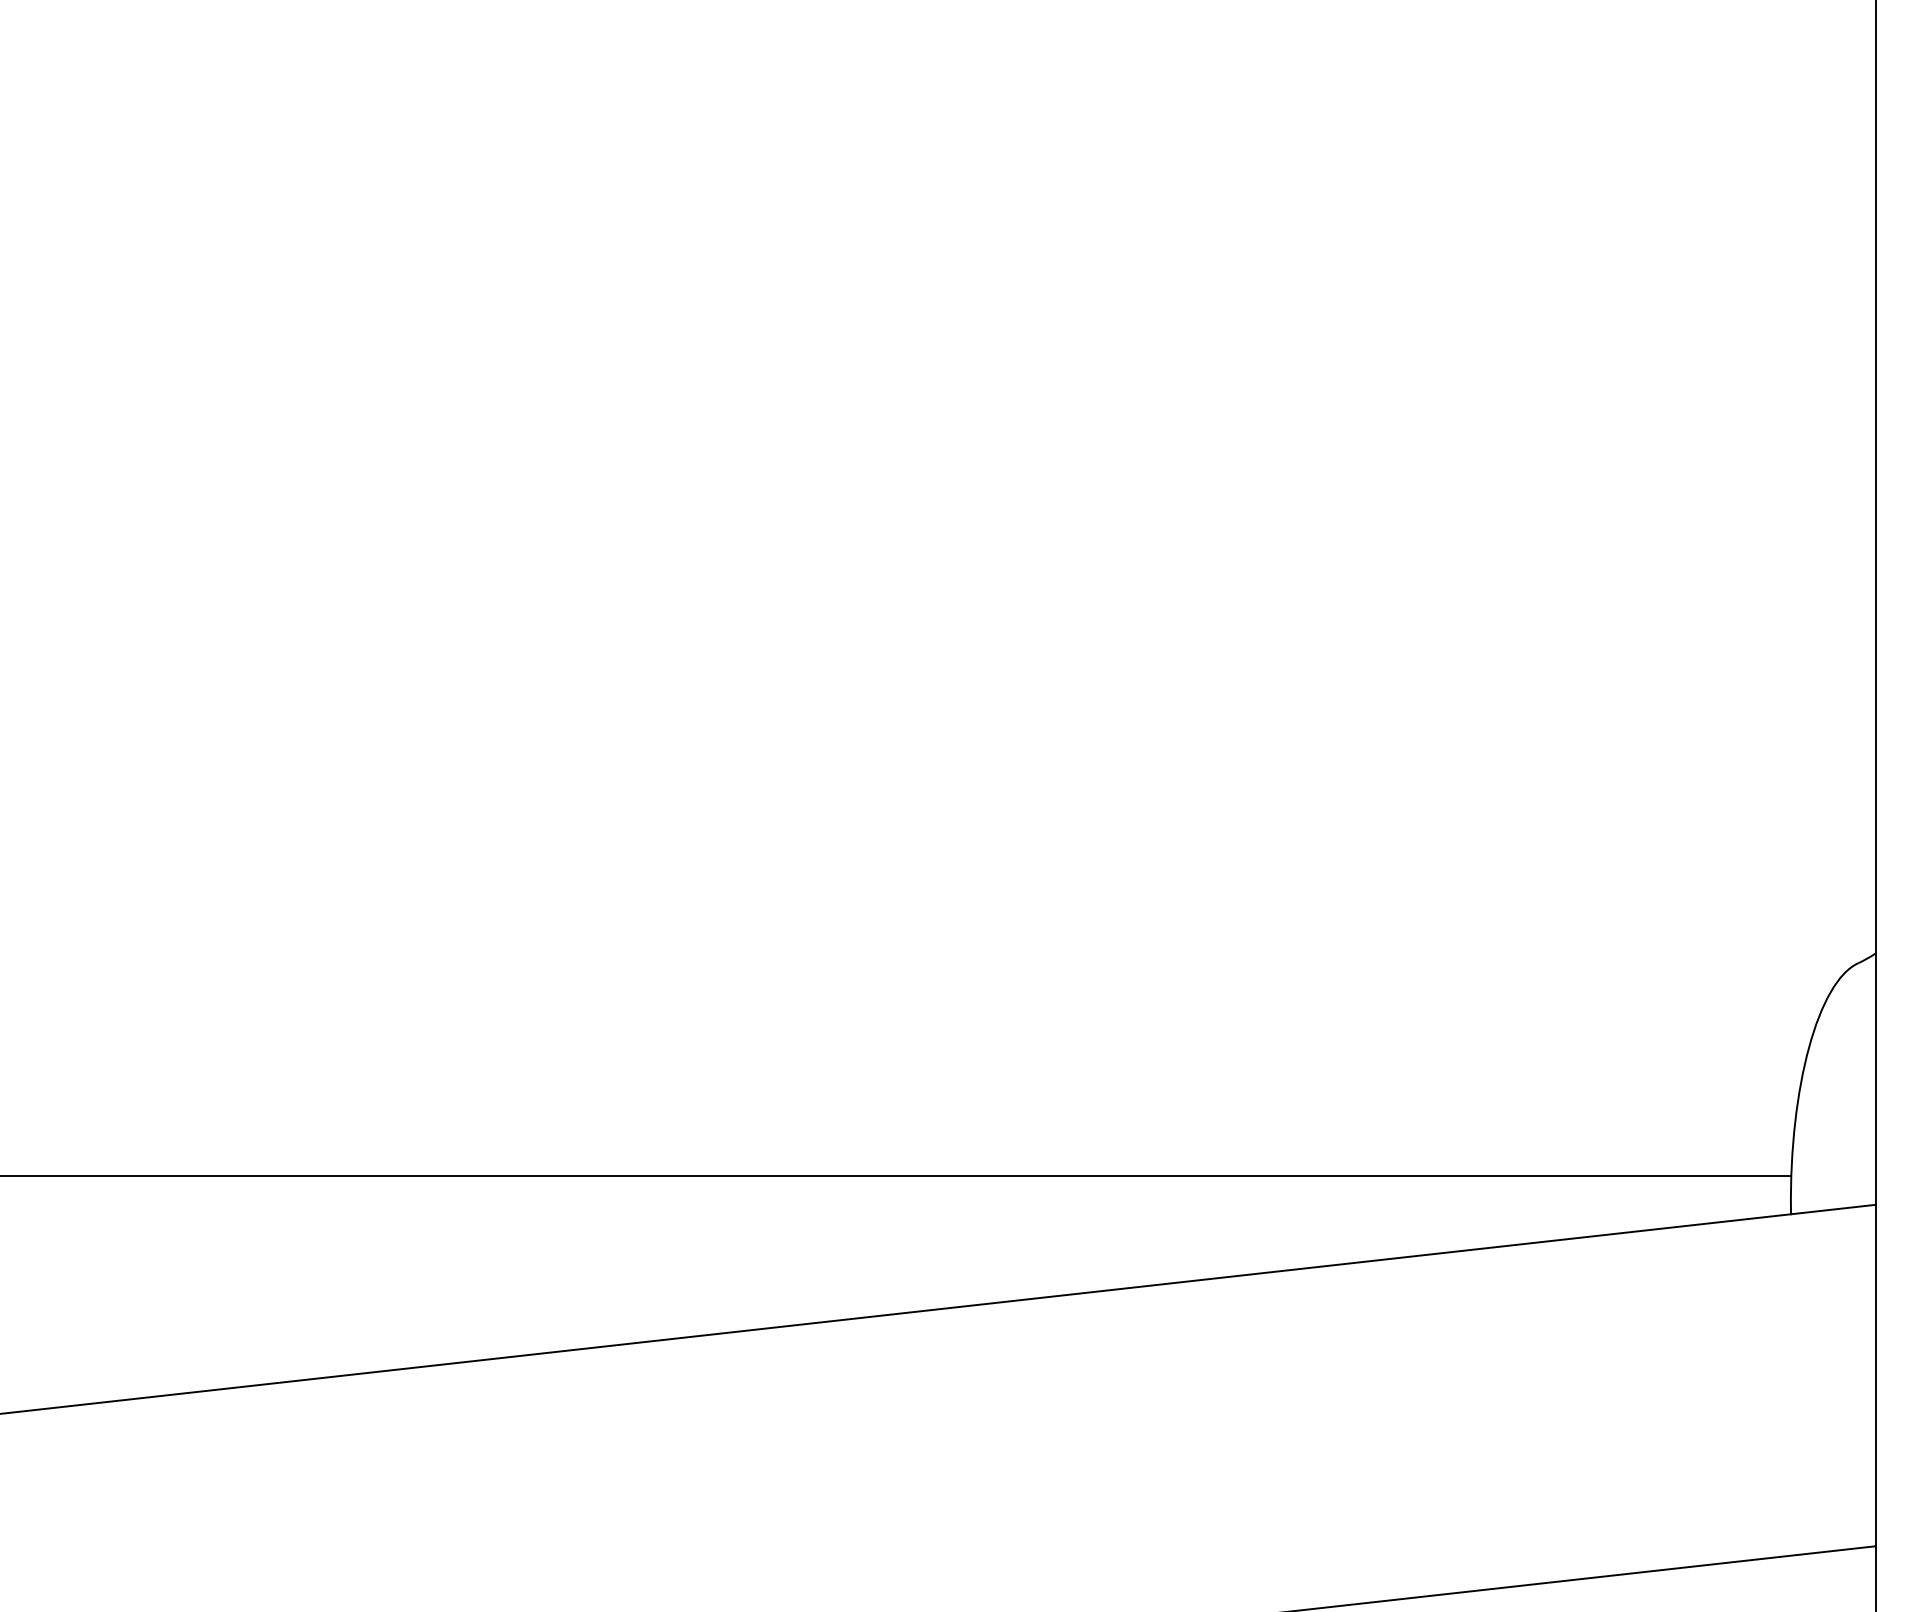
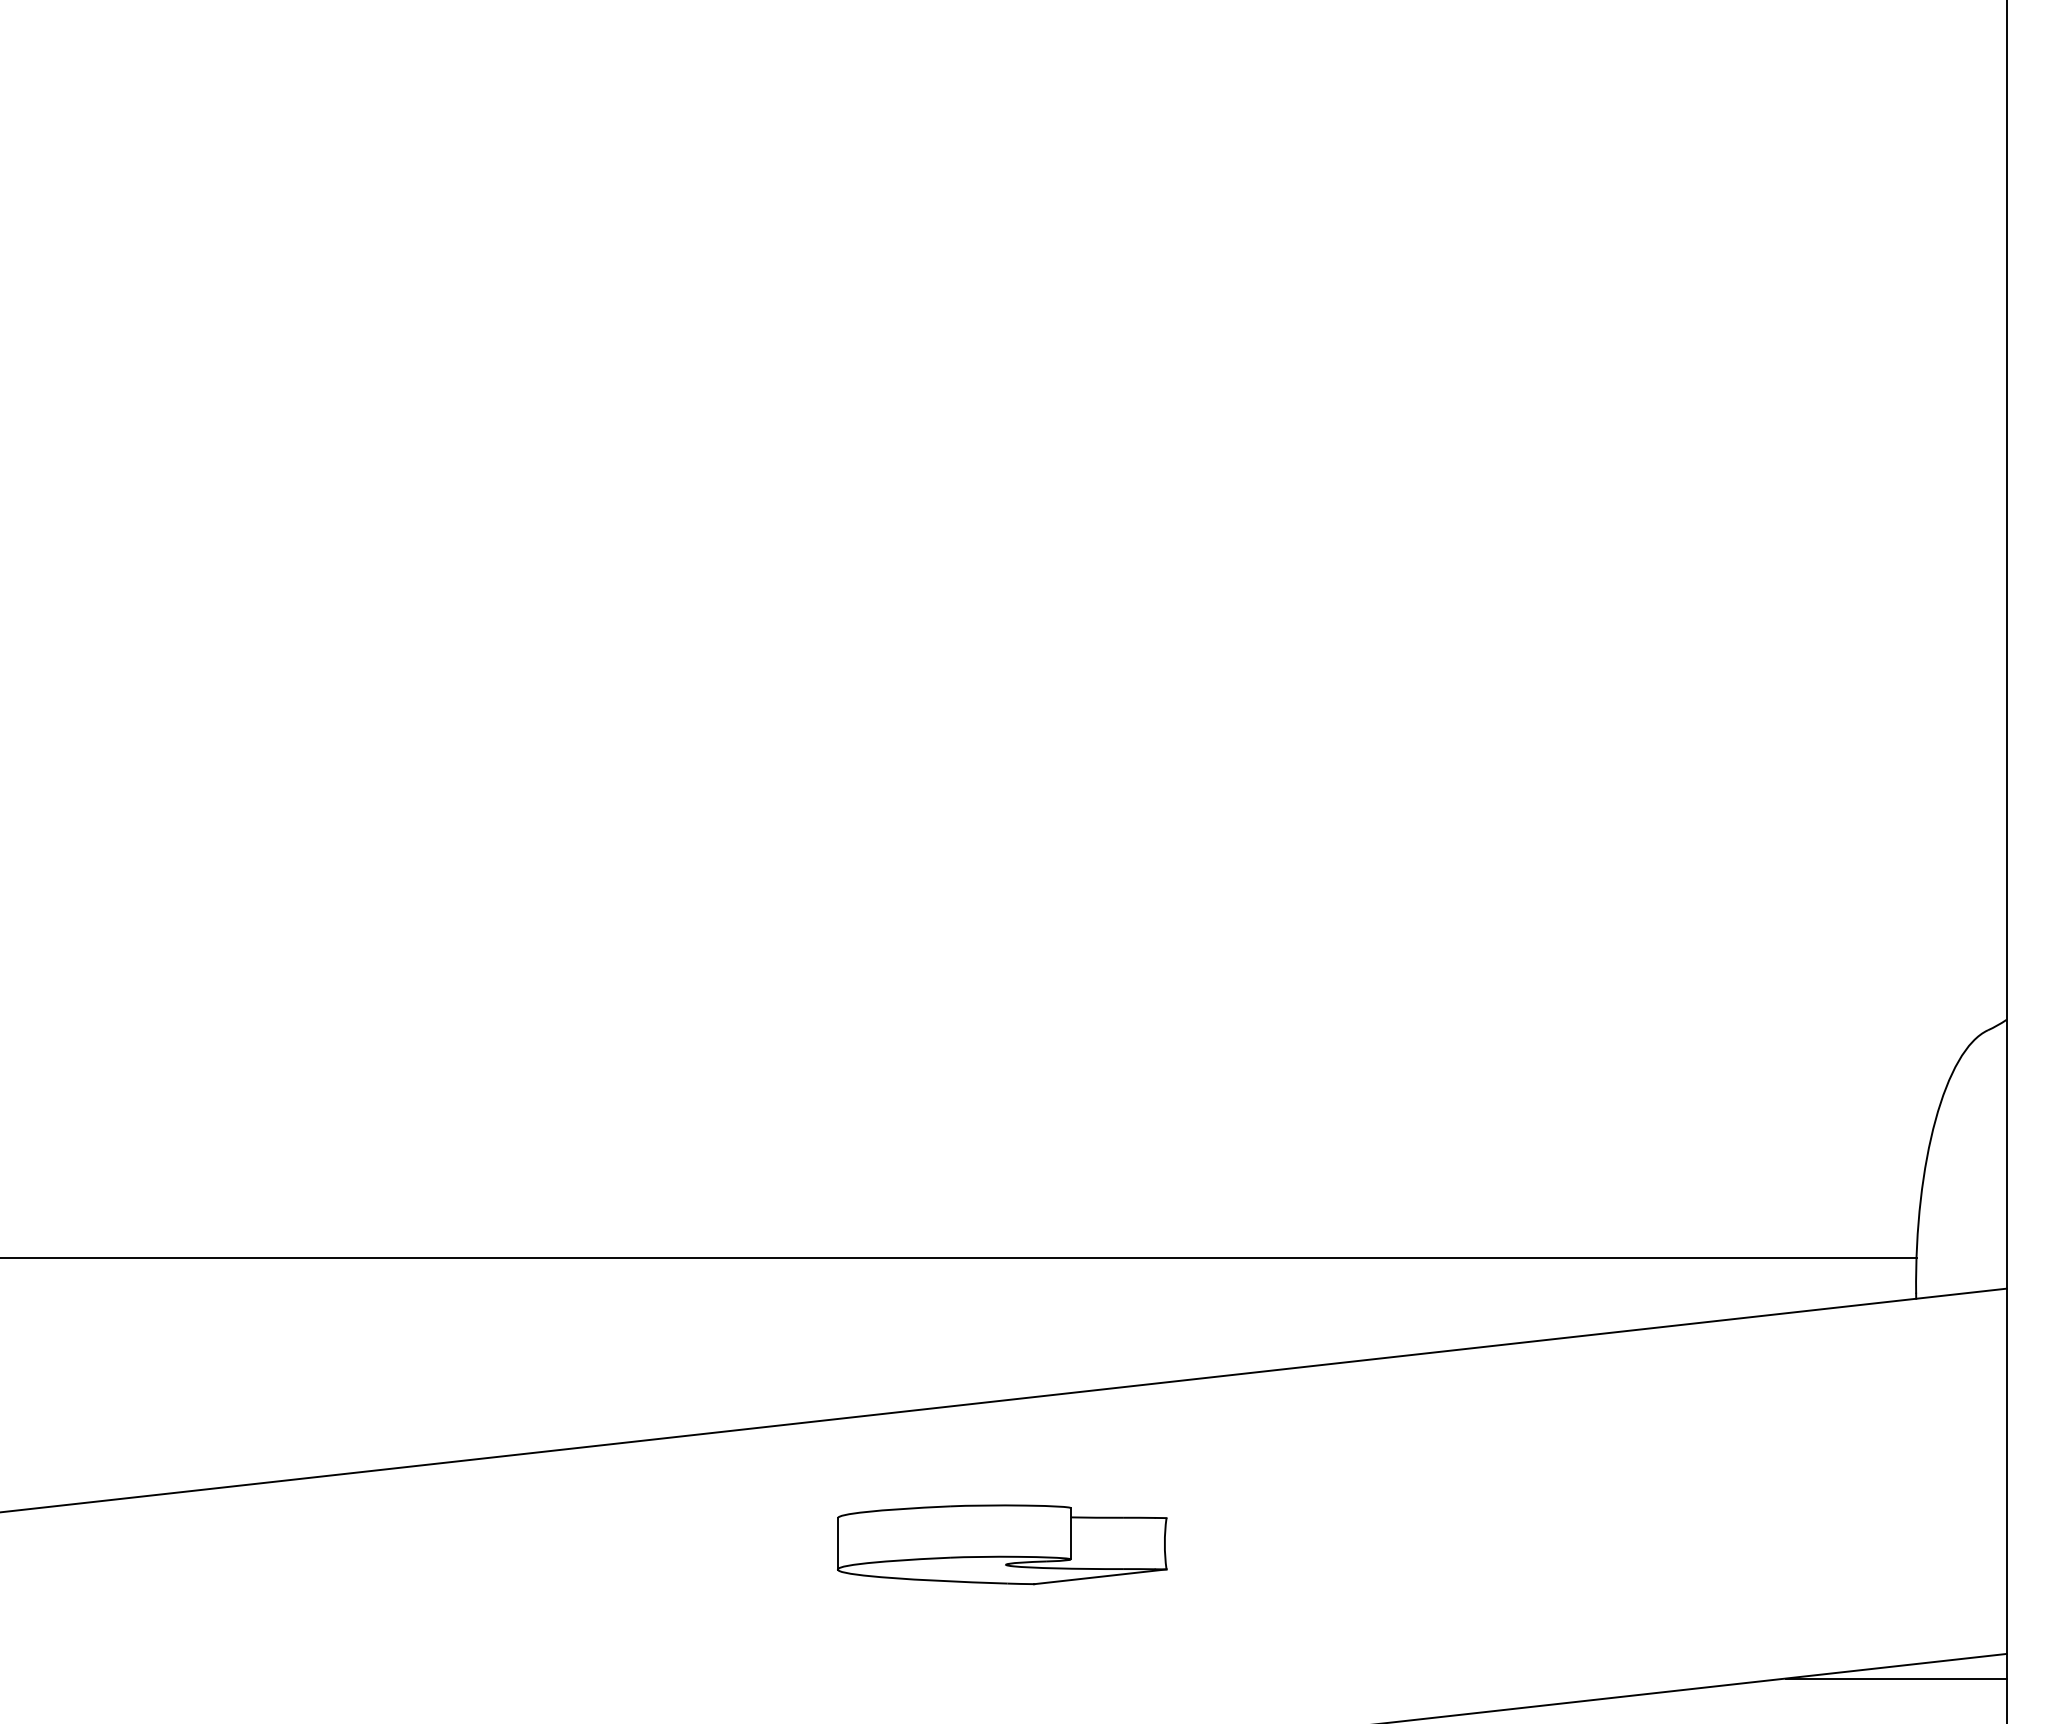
part: (936, 1443) -> (1002, 1543), added
line: (1772, 1569) -> (1896, 1678), added

